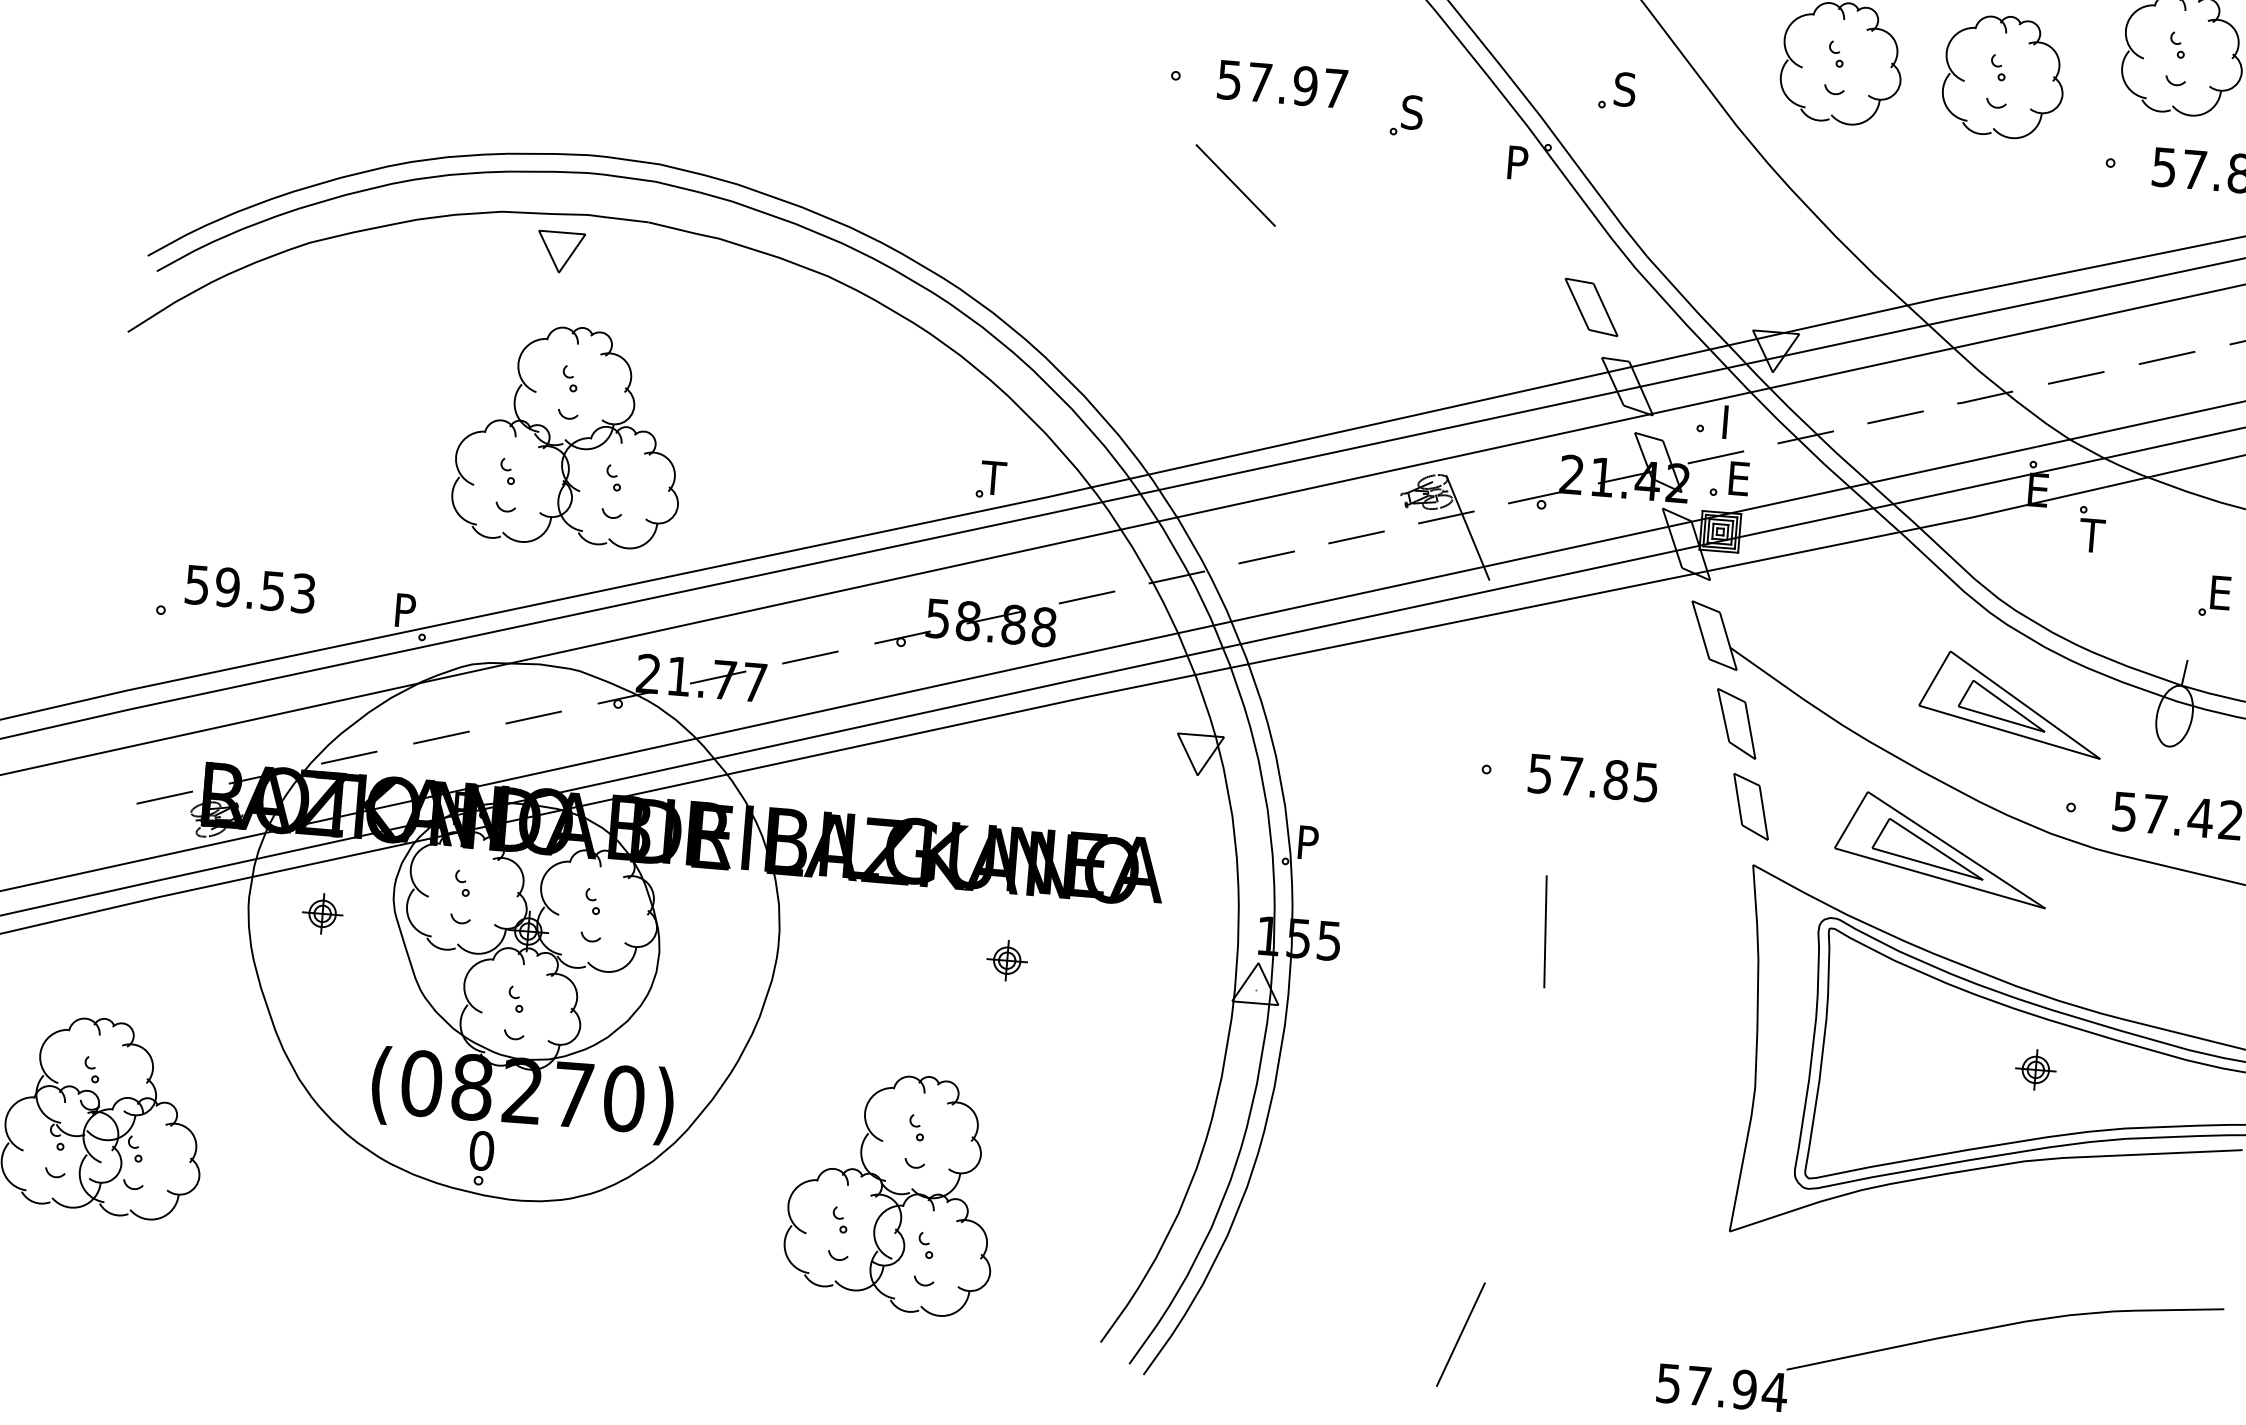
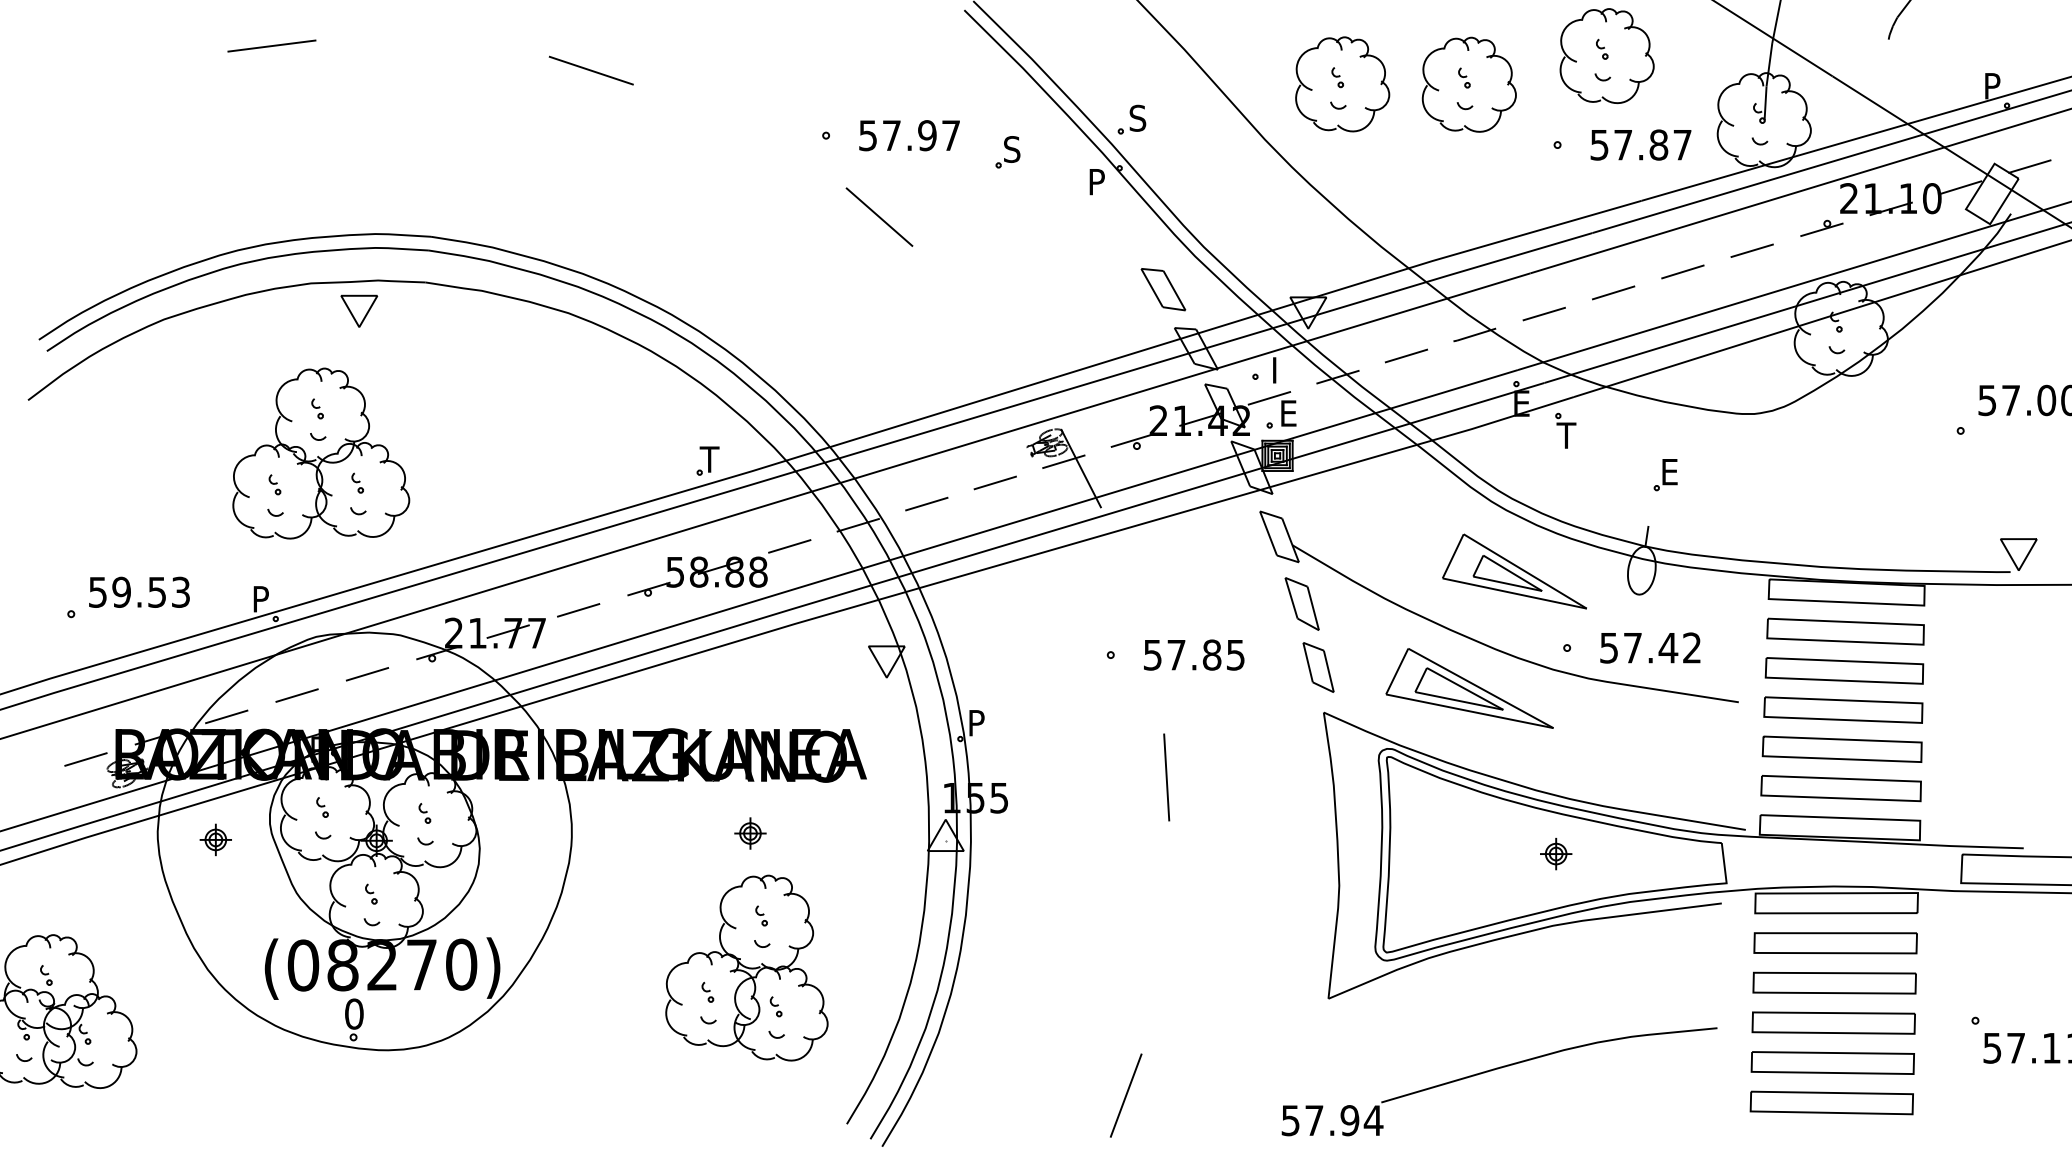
part: (1616, 90) -> (1131, 119), moved
part: (570, 436) -> (321, 453), moved
part: (892, 1192) -> (746, 967), moved

